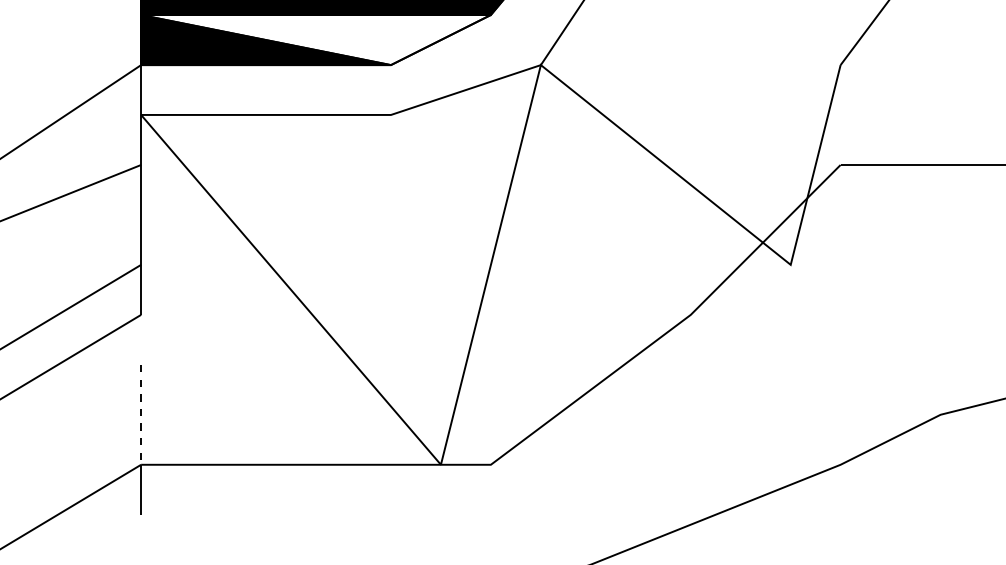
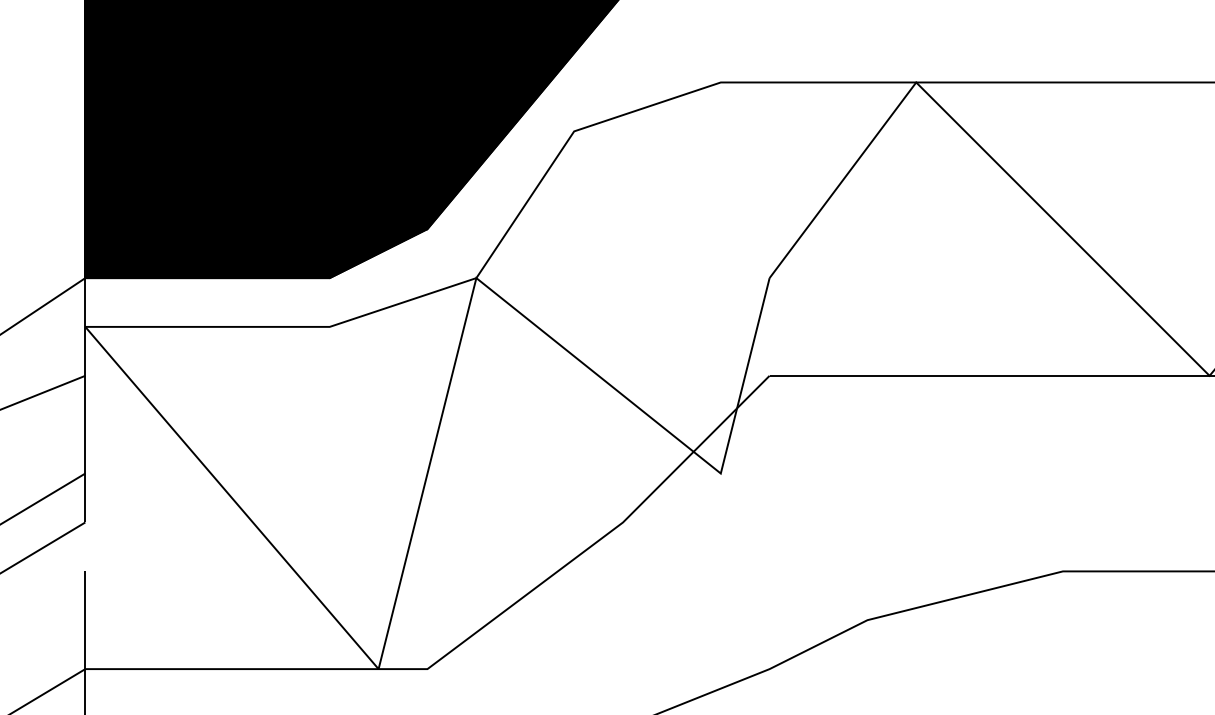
fill: (316, 39) -> (256, 253), added
line: (141, 415) -> (85, 620), dashed -> solid

